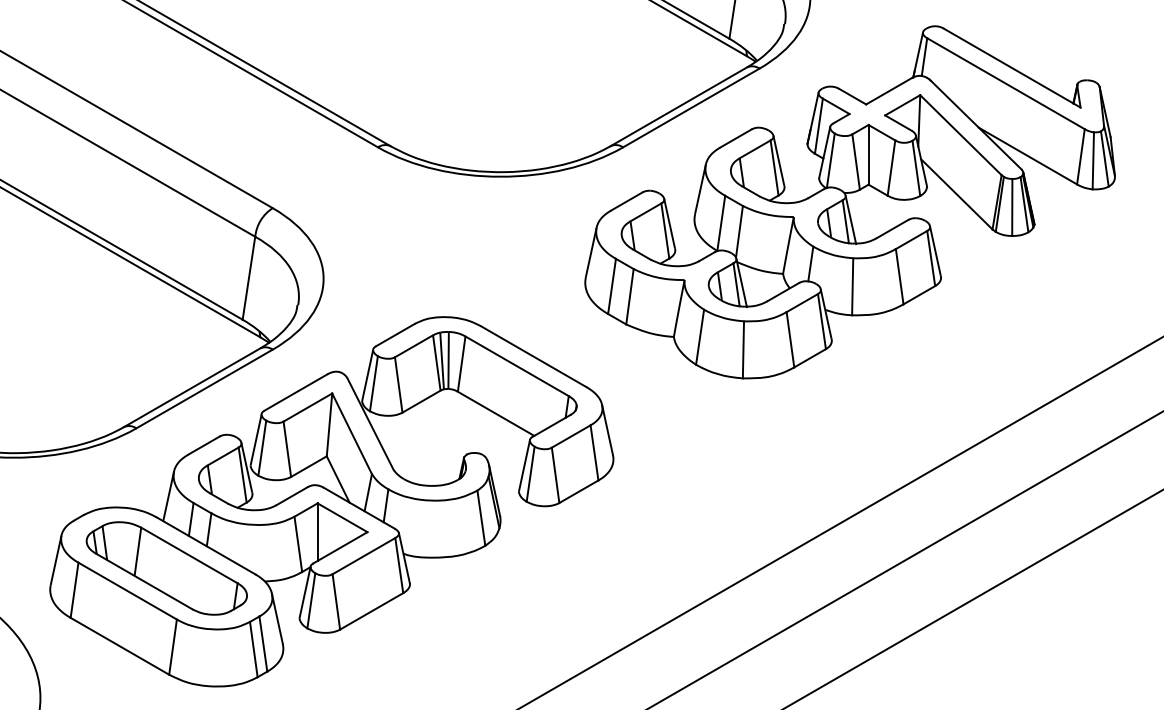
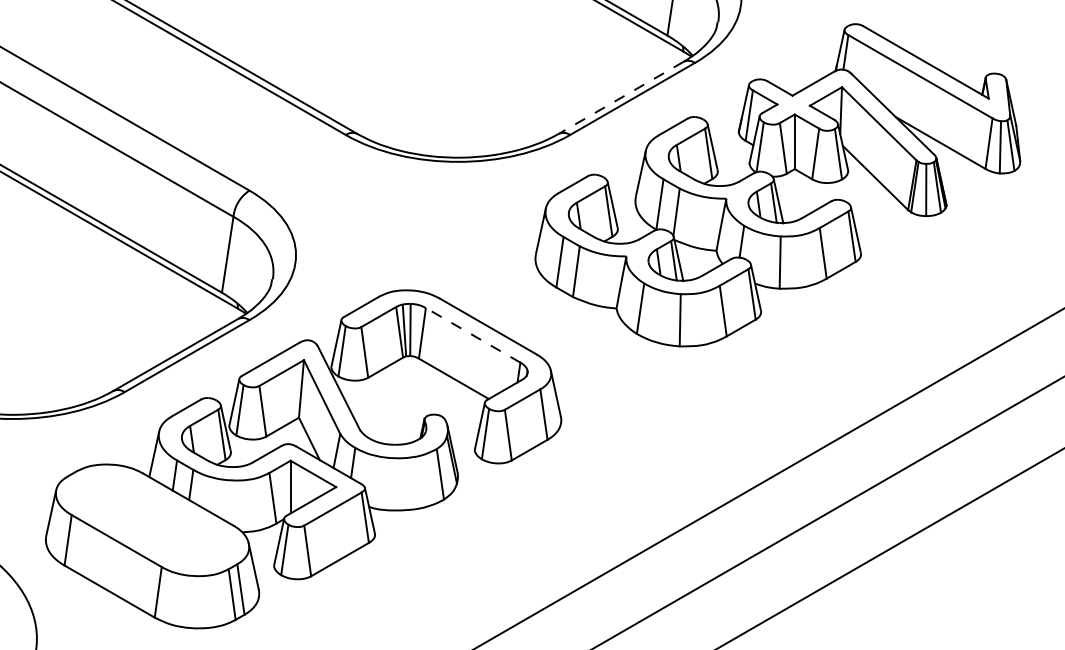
line: (678, 106) -> (620, 97), solid -> dashed
line: (517, 366) -> (473, 335), solid -> dashed
part: (166, 568) -> (152, 520), removed

